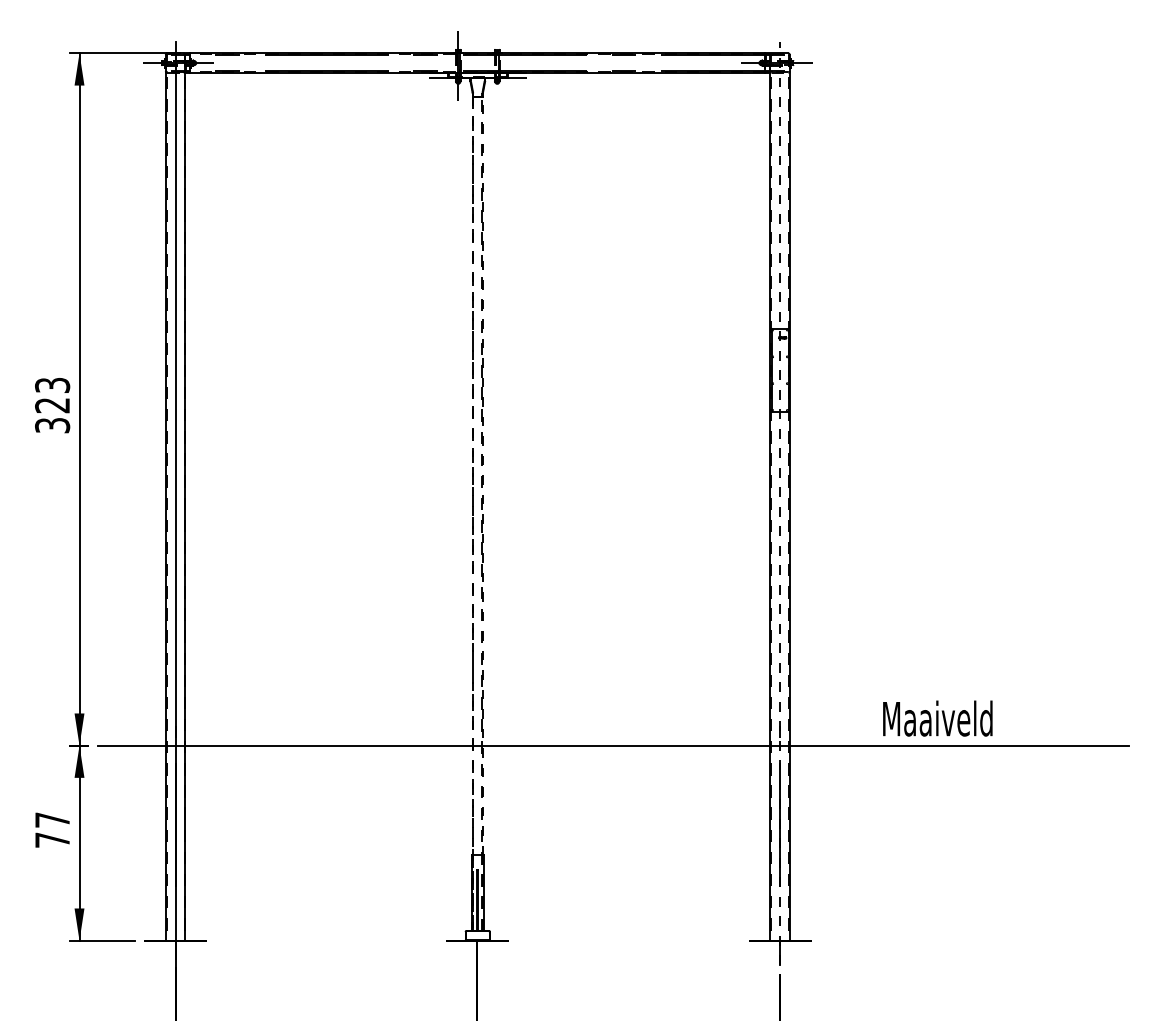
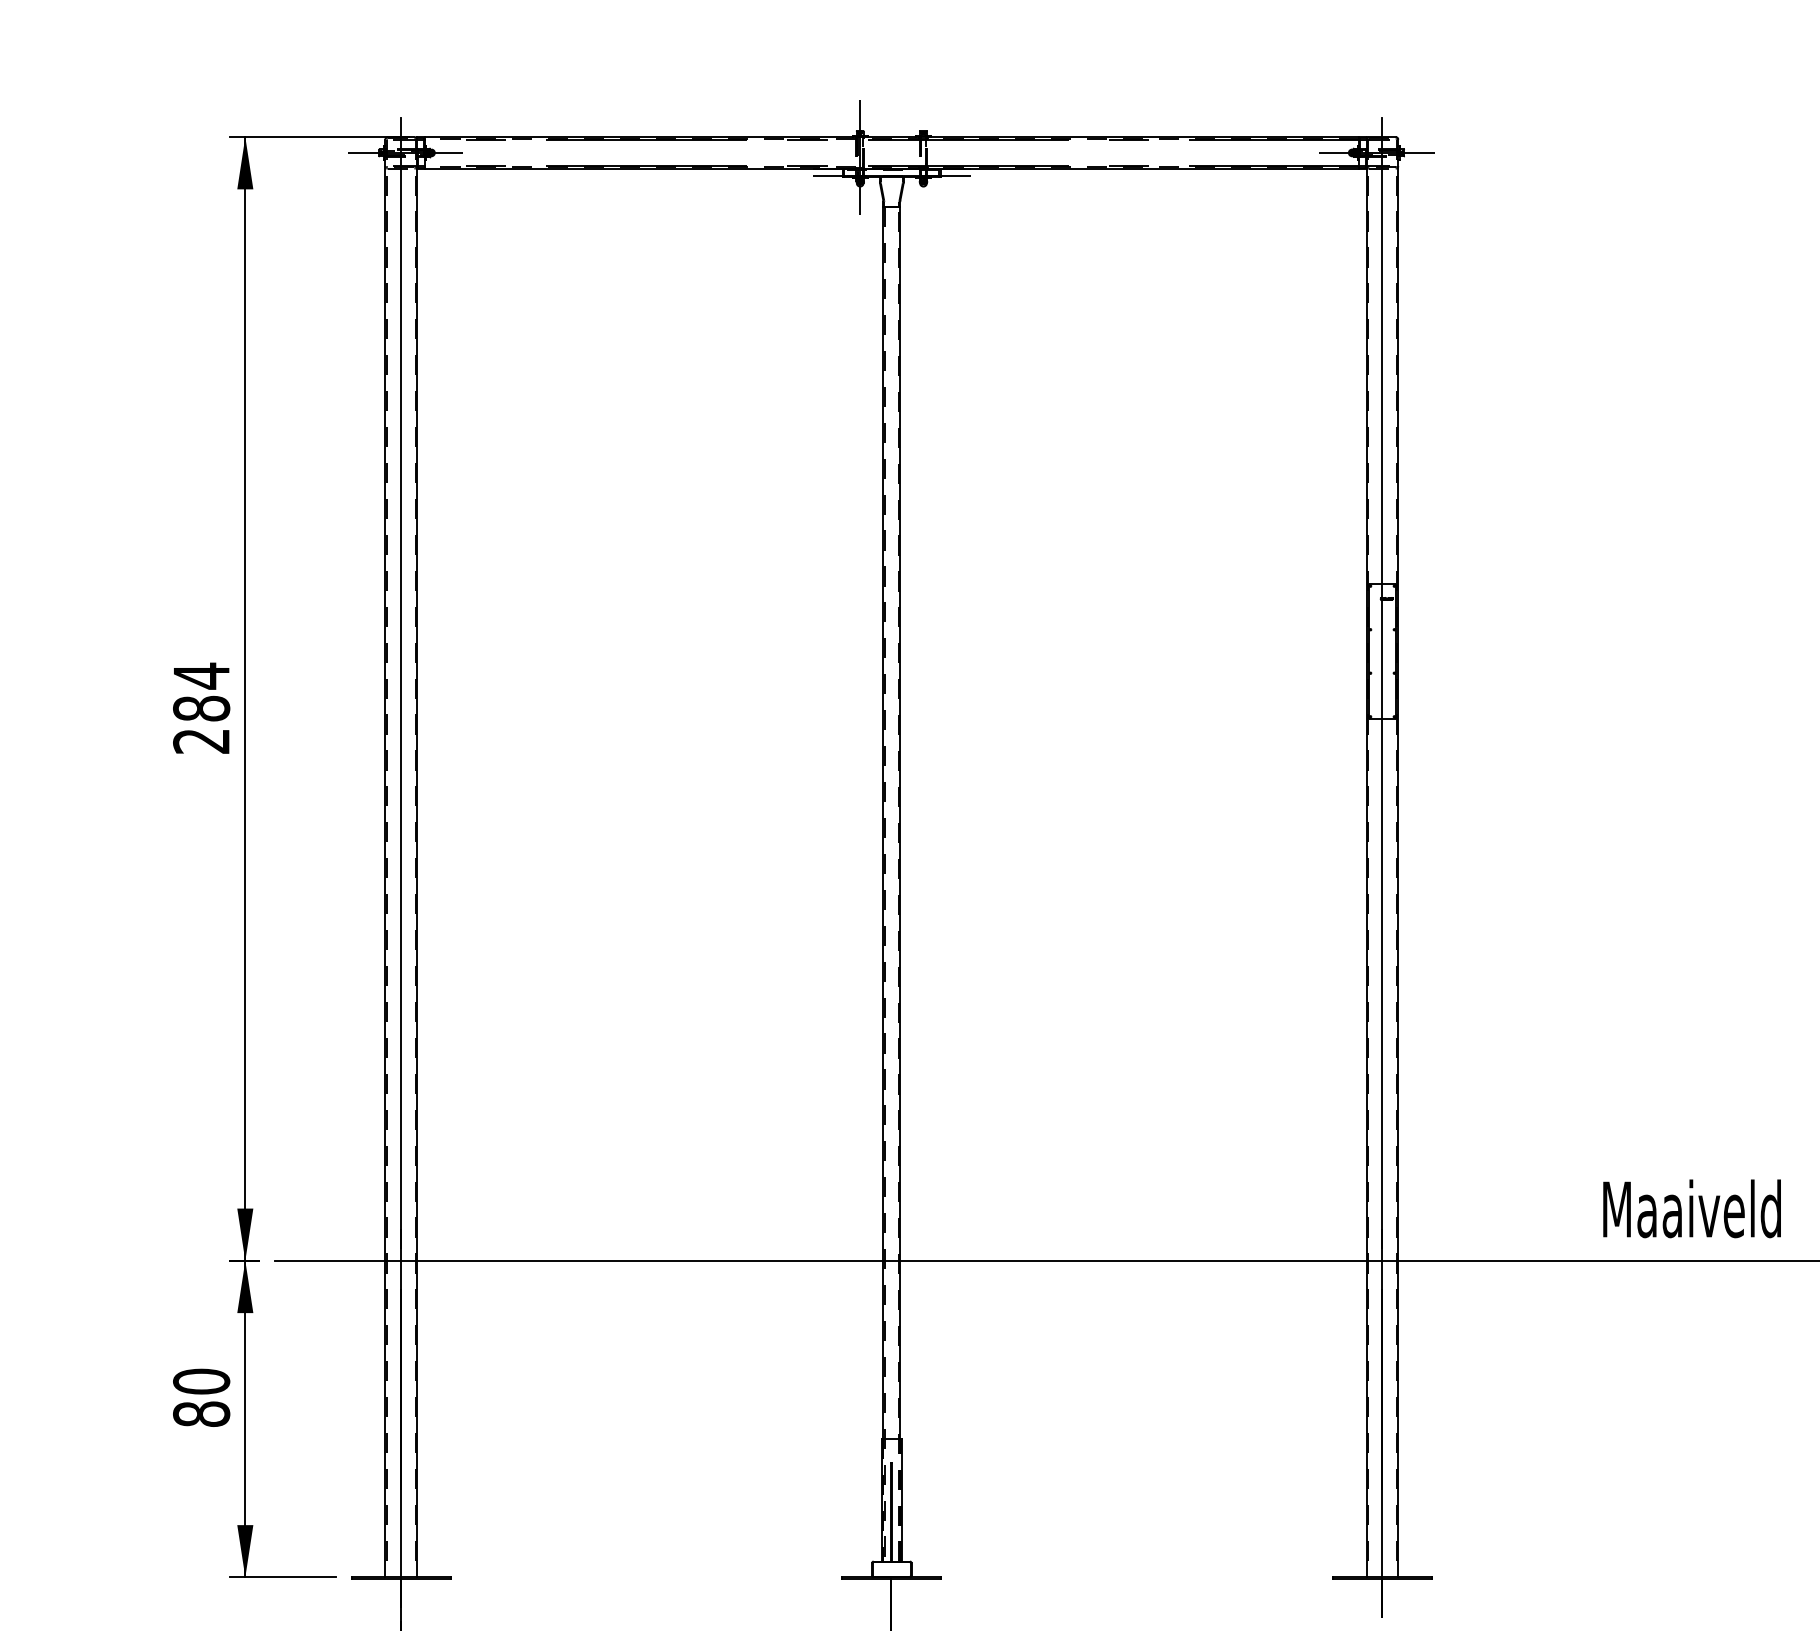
text: (52, 405) -> (201, 708), 323 -> 284
line: (482, 475) -> (899, 822), dashed -> solid
line: (472, 476) -> (883, 823), dashed -> solid
line: (780, 503) -> (1383, 867), dashed -> solid
text: (937, 718) -> (1691, 1208), moved
text: (52, 829) -> (201, 1396), 77 -> 80

